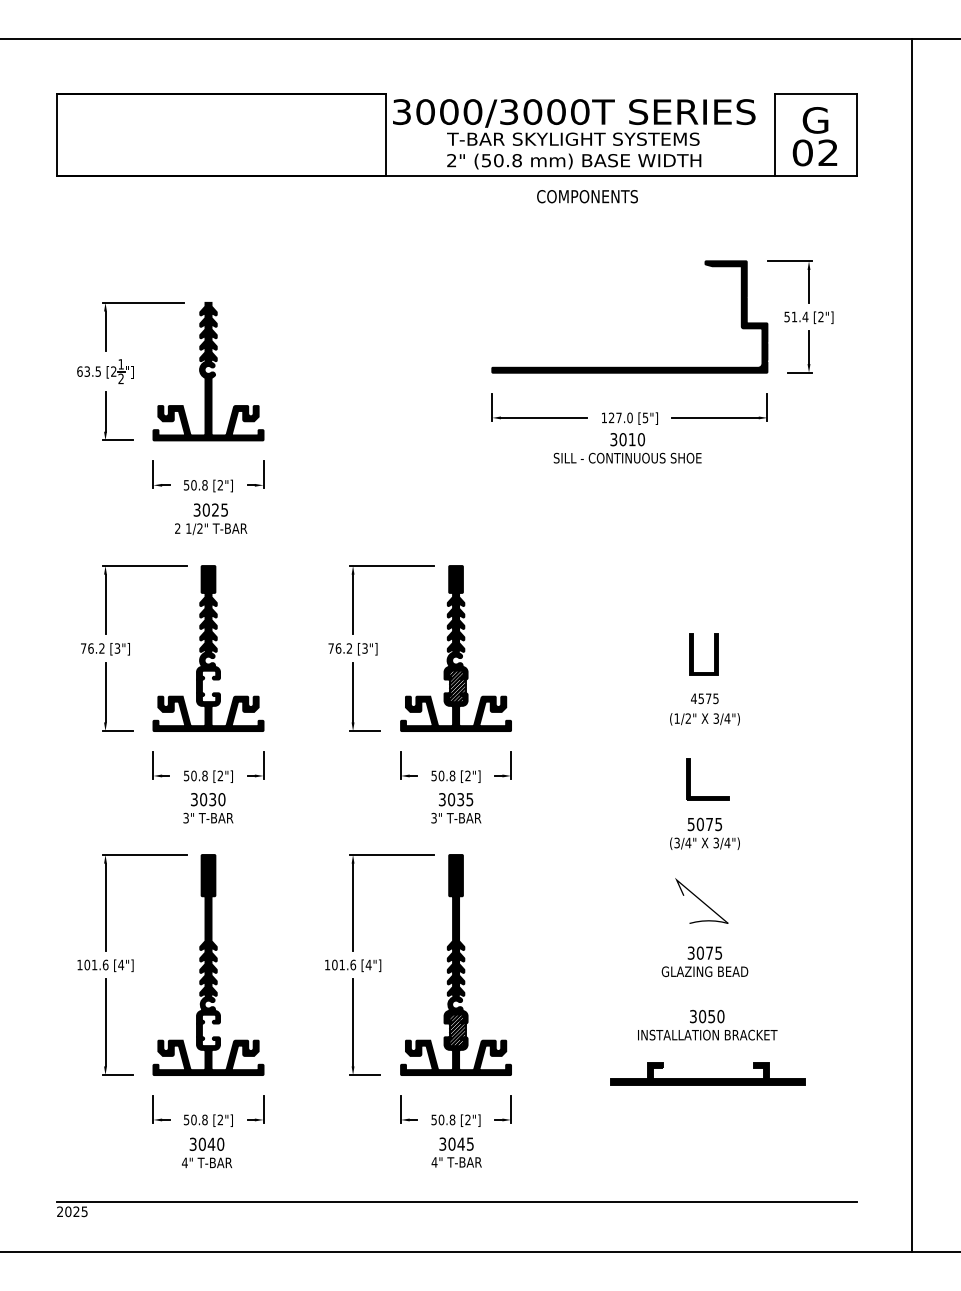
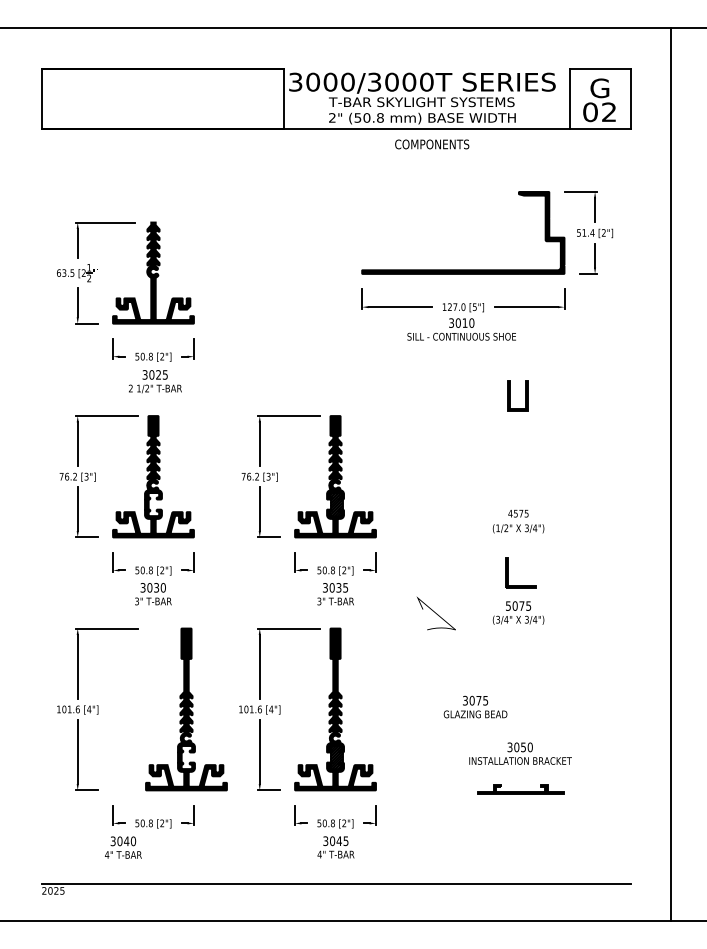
part: (694, 653) -> (510, 395), moved
curve: (700, 901) -> (435, 613), moved
text: (704, 960) -> (475, 706), moved
part: (208, 965) -> (186, 709), moved
part: (707, 1073) -> (520, 789), size x0.6
text: (207, 1152) -> (123, 847), moved

